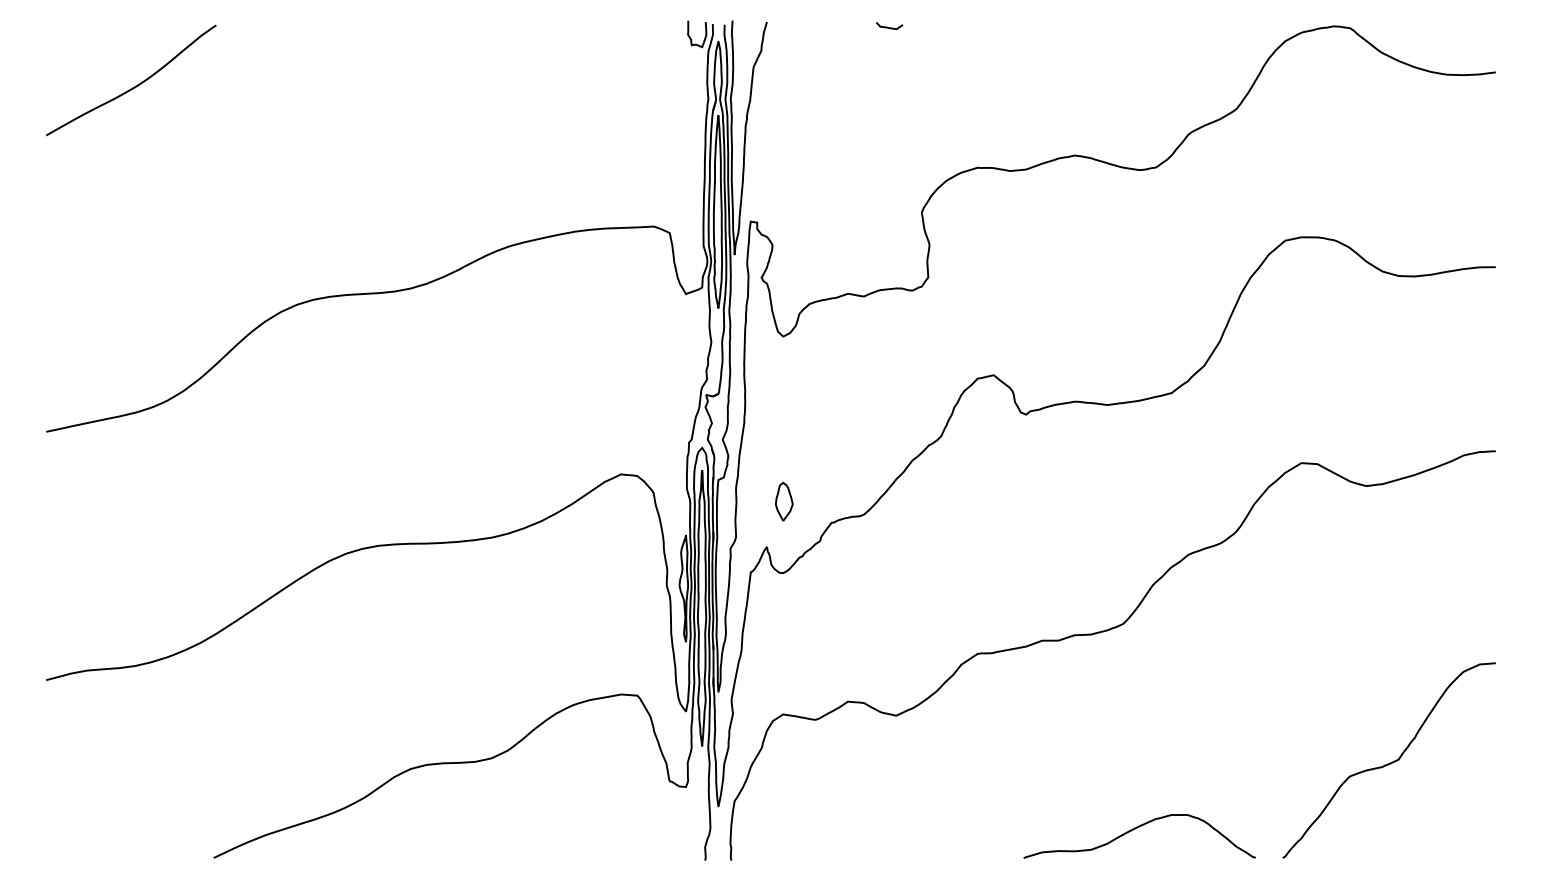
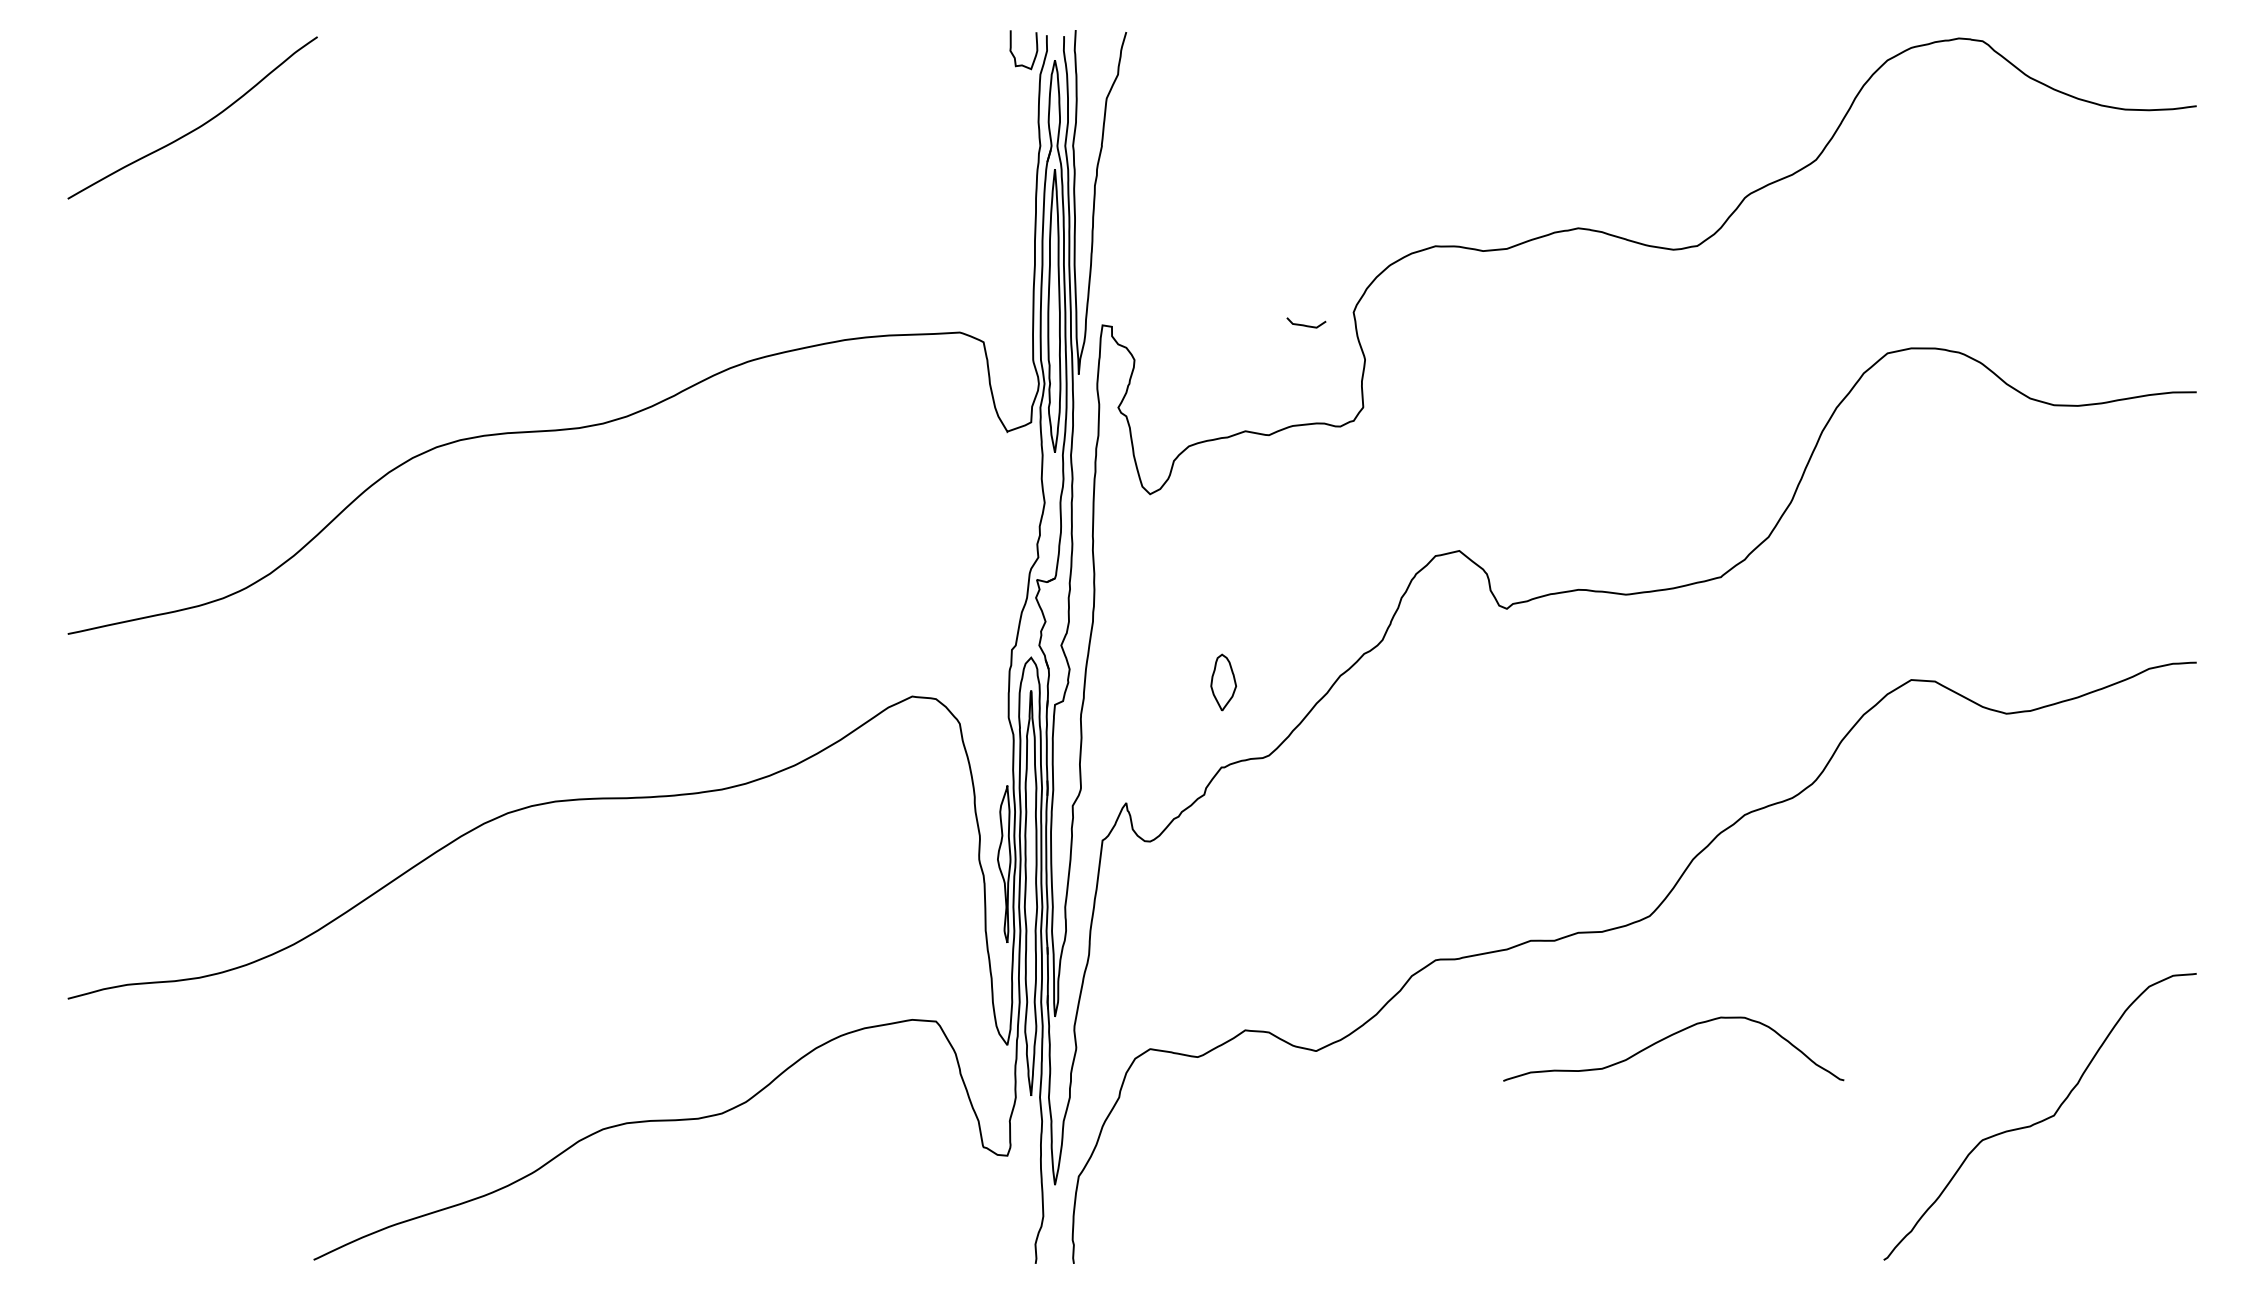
curve: (889, 27) -> (1306, 325), moved
part: (784, 501) -> (1224, 682), moved
curve: (1135, 829) -> (1667, 1038), moved

